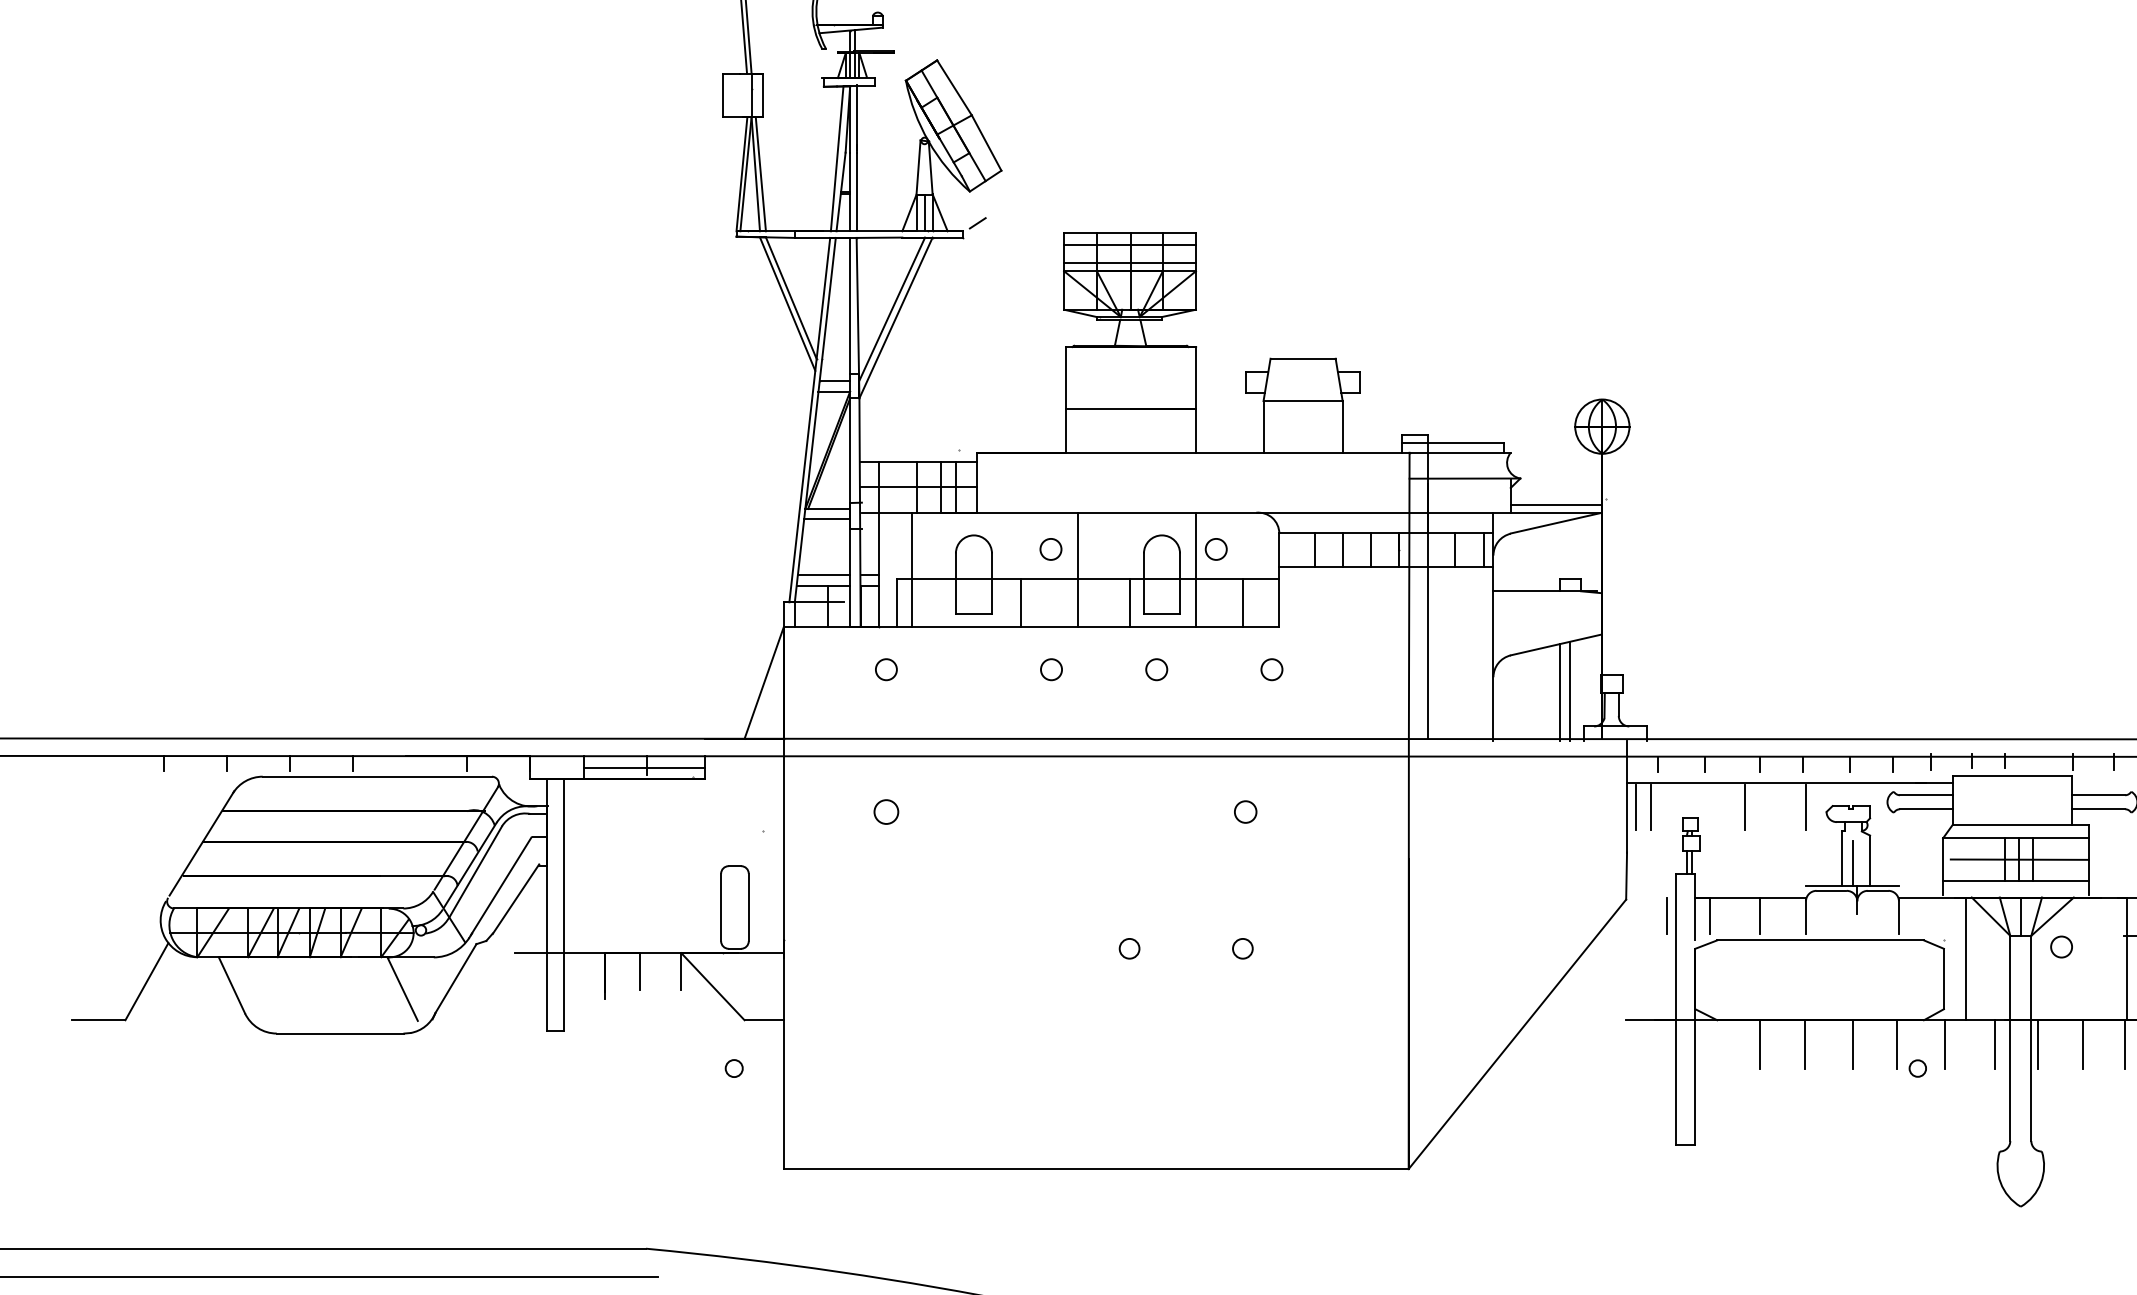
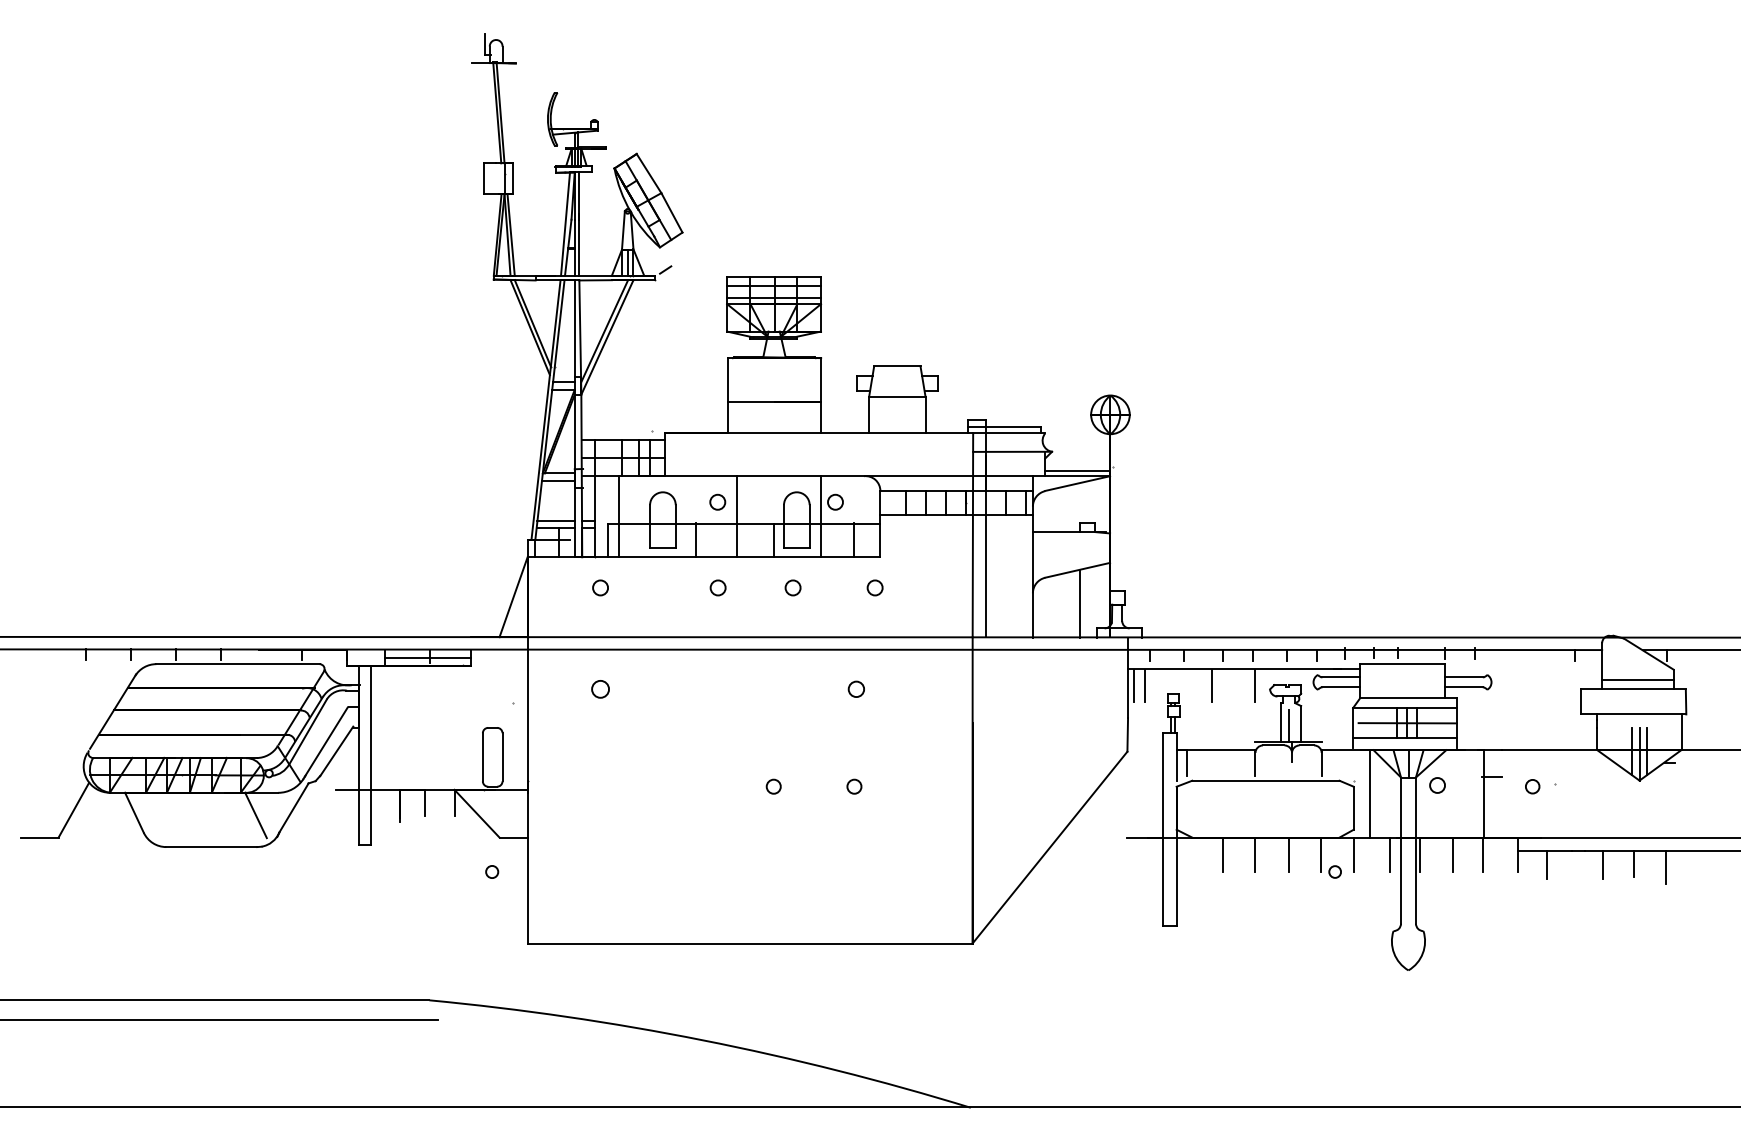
line: (1570, 691) -> (1087, 603), removed
line: (1666, 916) -> (1156, 763), removed
line: (1761, 916) -> (1223, 763), removed

